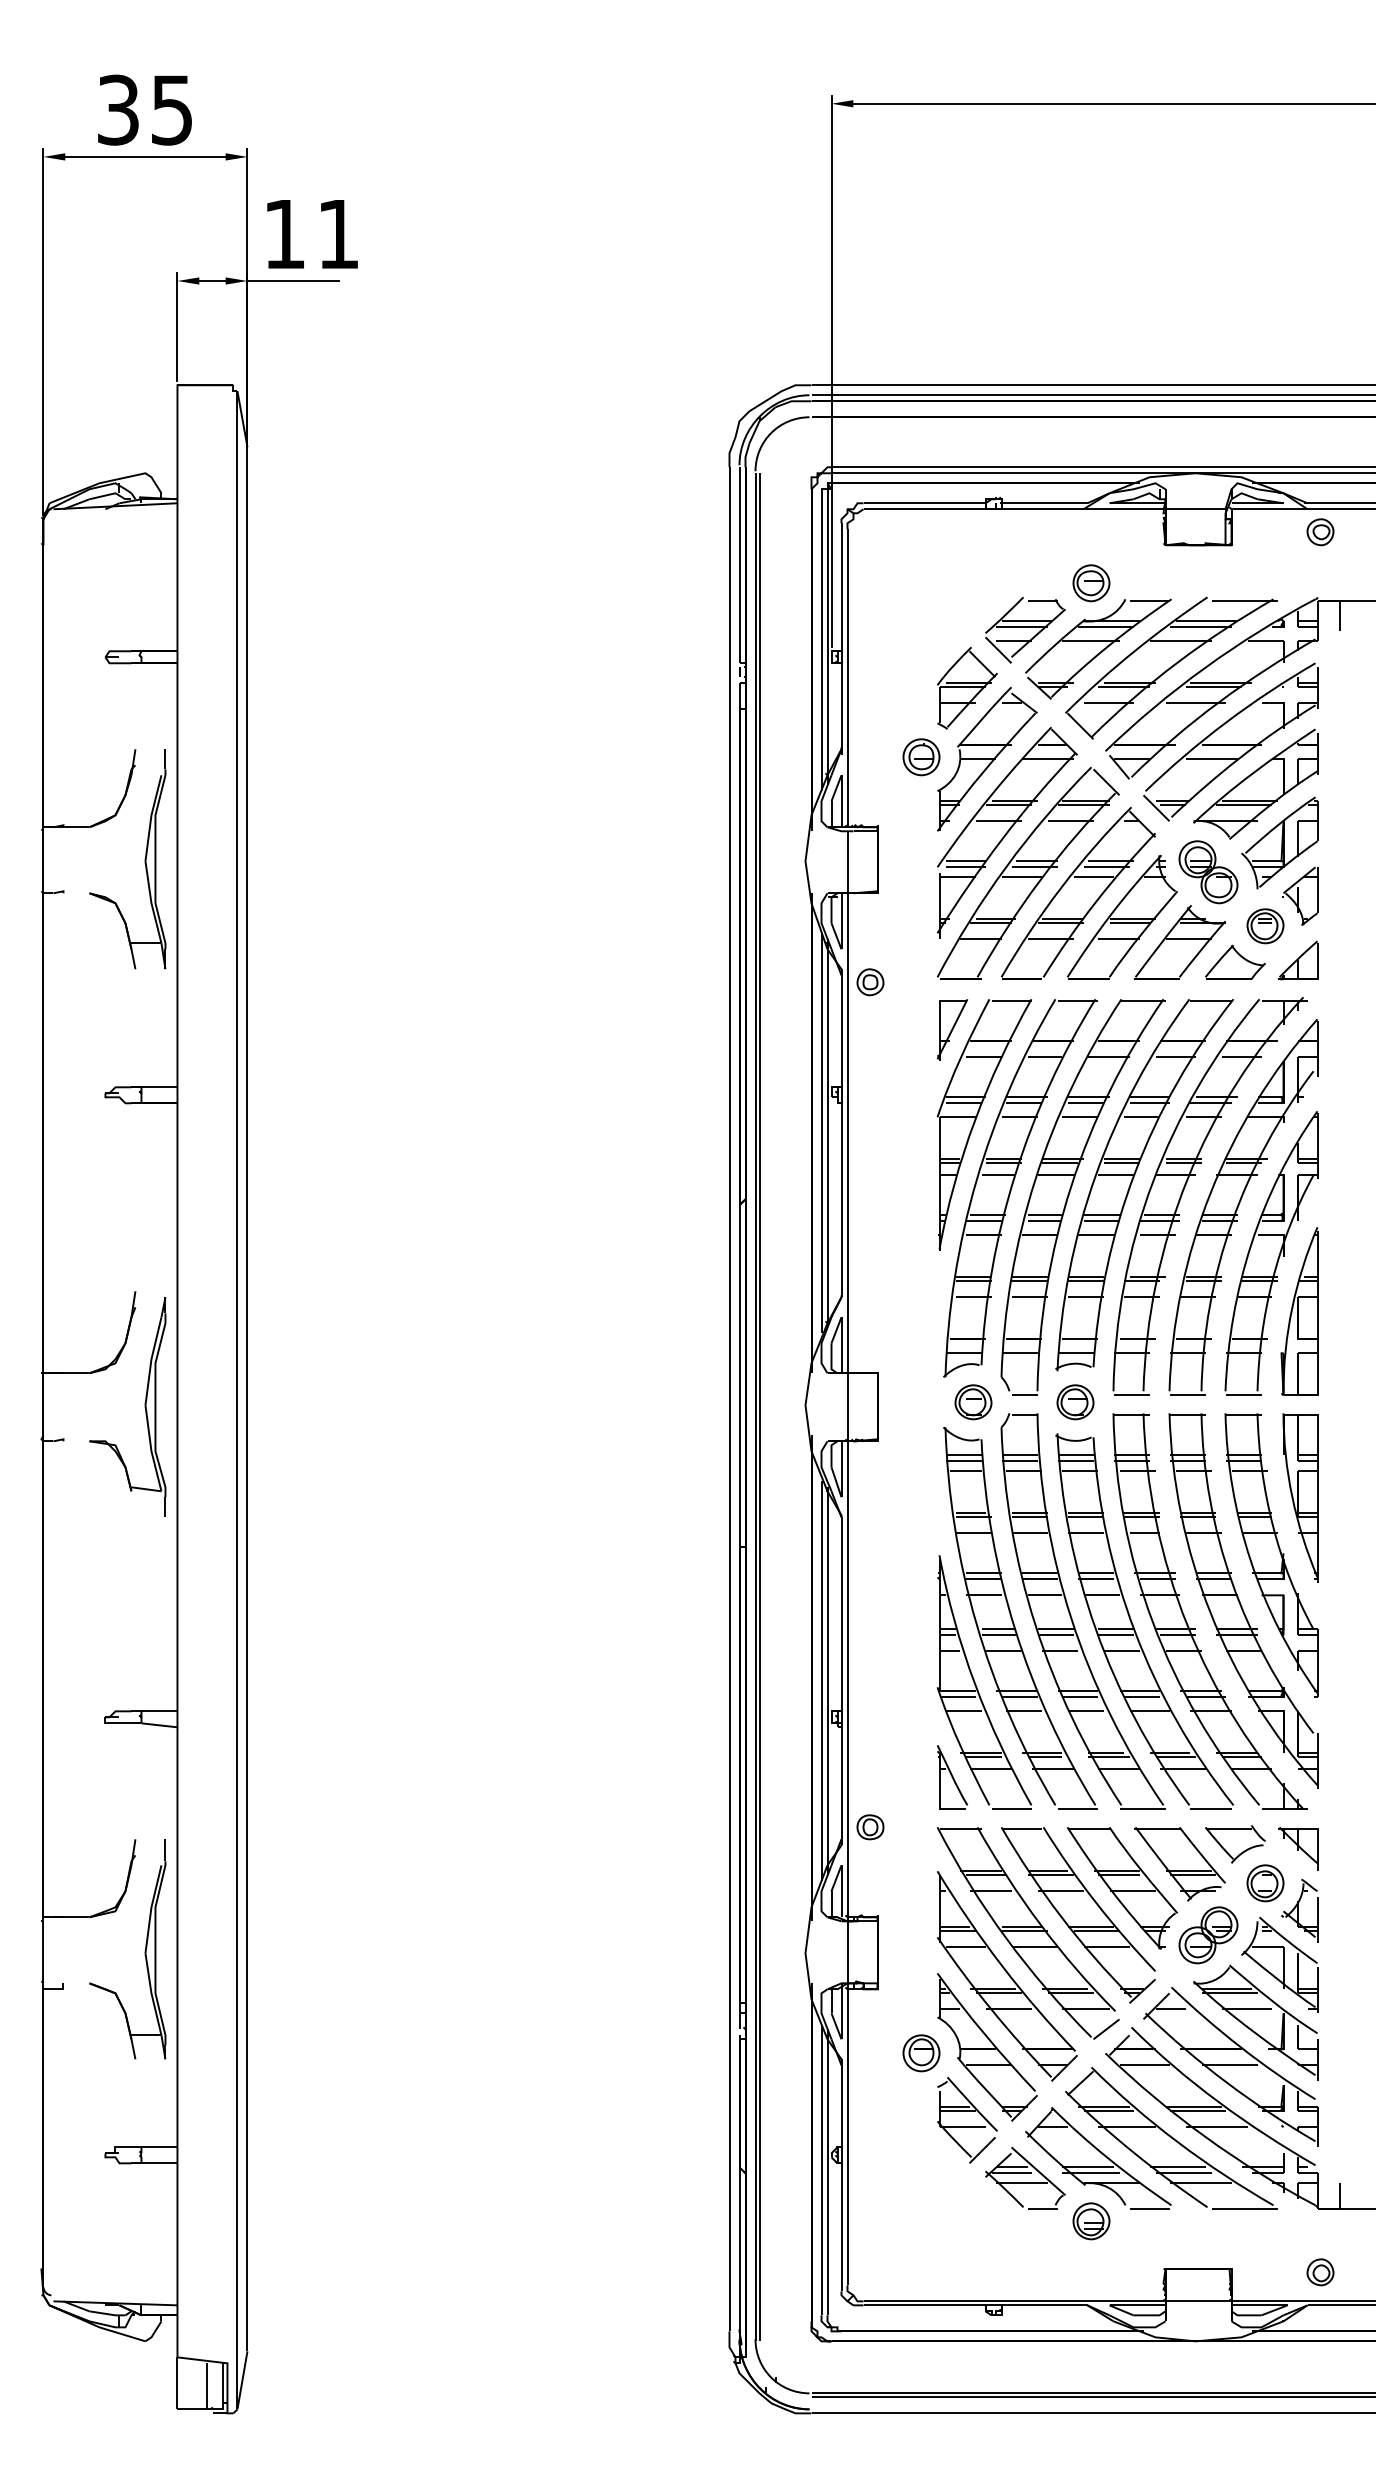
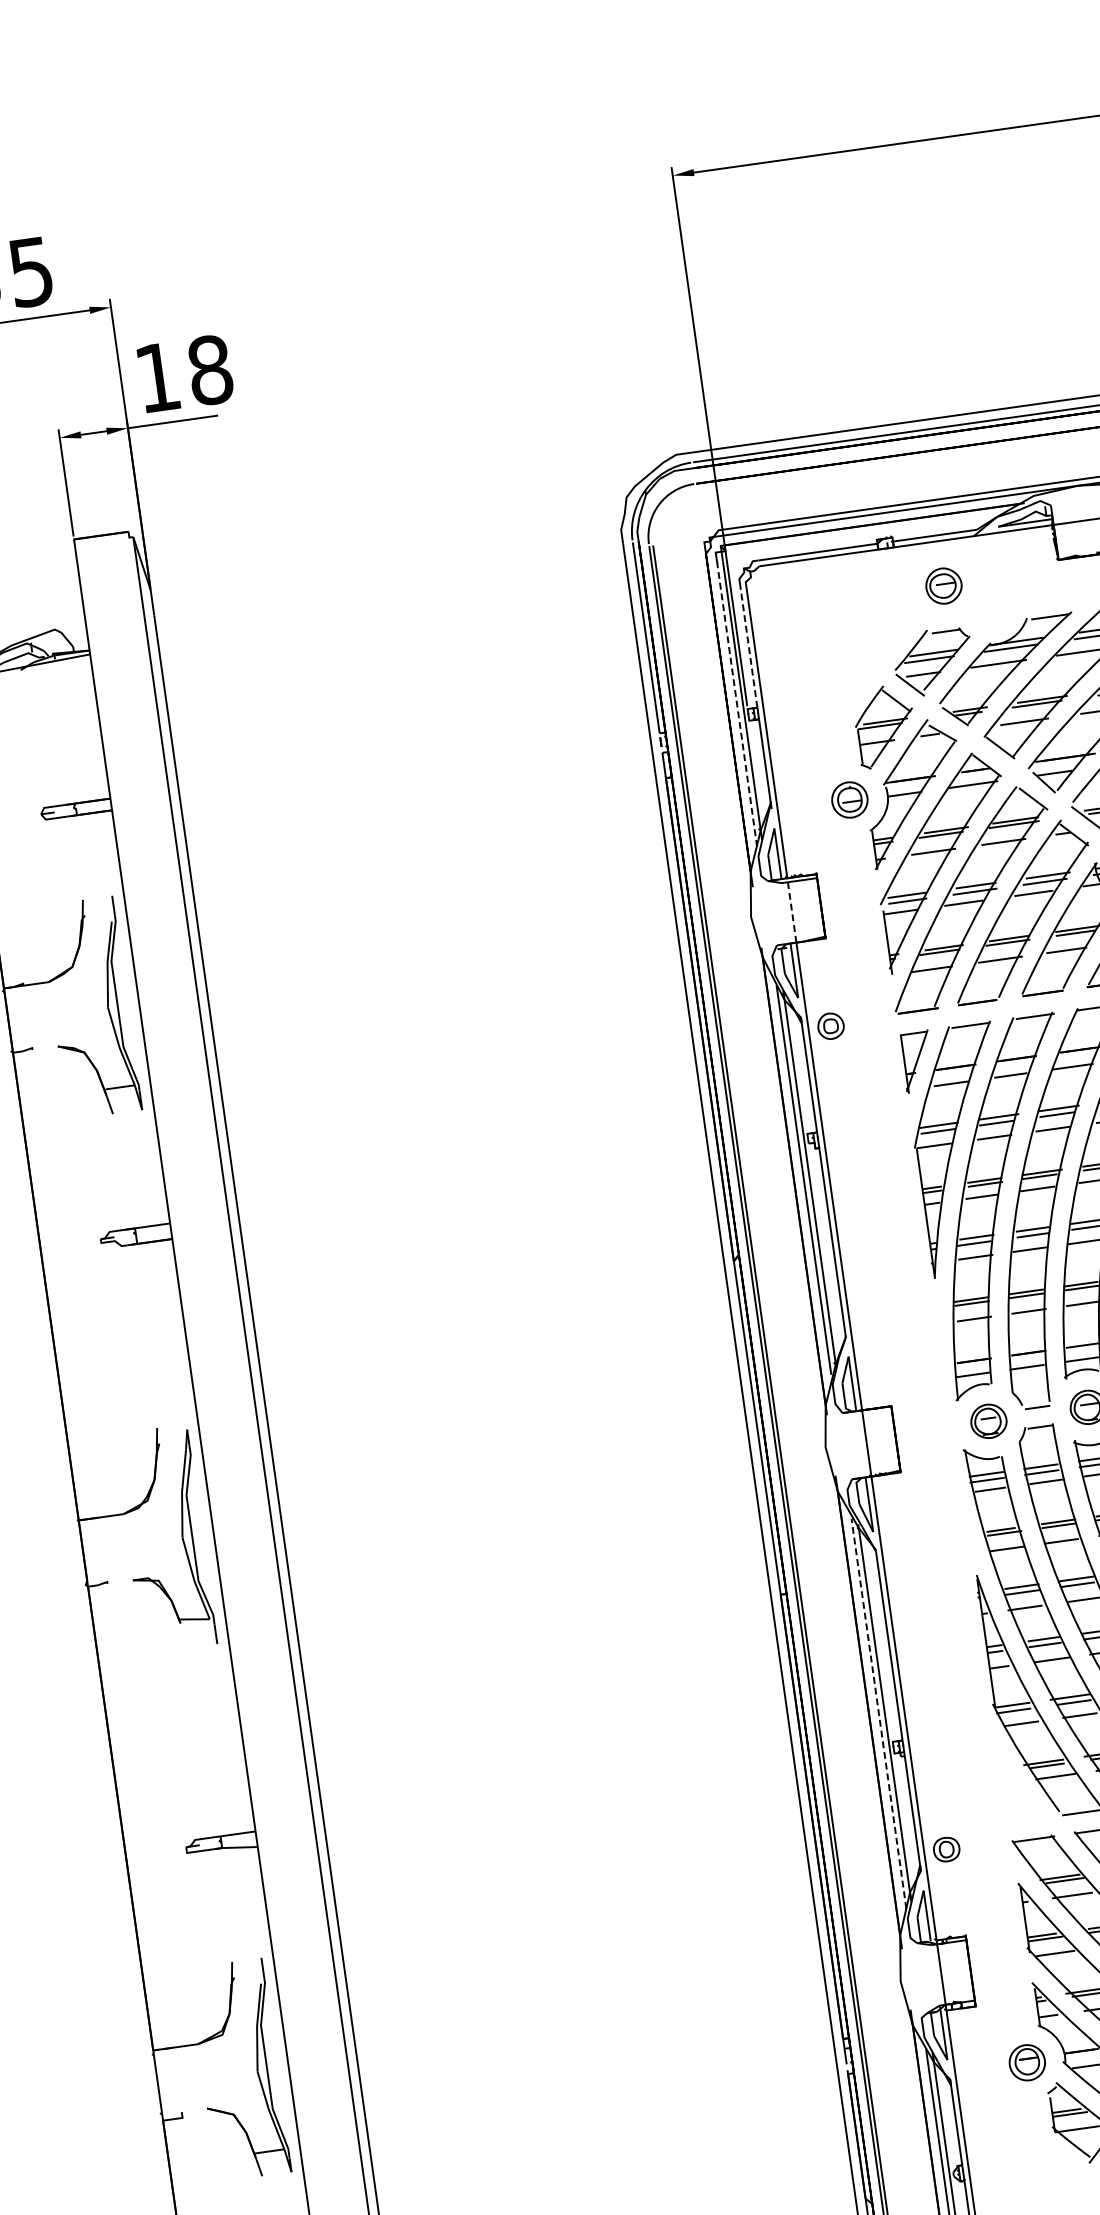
text: (338, 233) -> (210, 369), 11 -> 18
part: (1091, 583) -> (944, 586), moved
line: (841, 587) -> (748, 645), solid -> dashed
line: (821, 644) -> (736, 703), solid -> dashed
line: (847, 862) -> (792, 912), solid -> dashed
line: (821, 1680) -> (878, 1713), solid -> dashed
part: (952, 1777) -> (1019, 1789), removed

